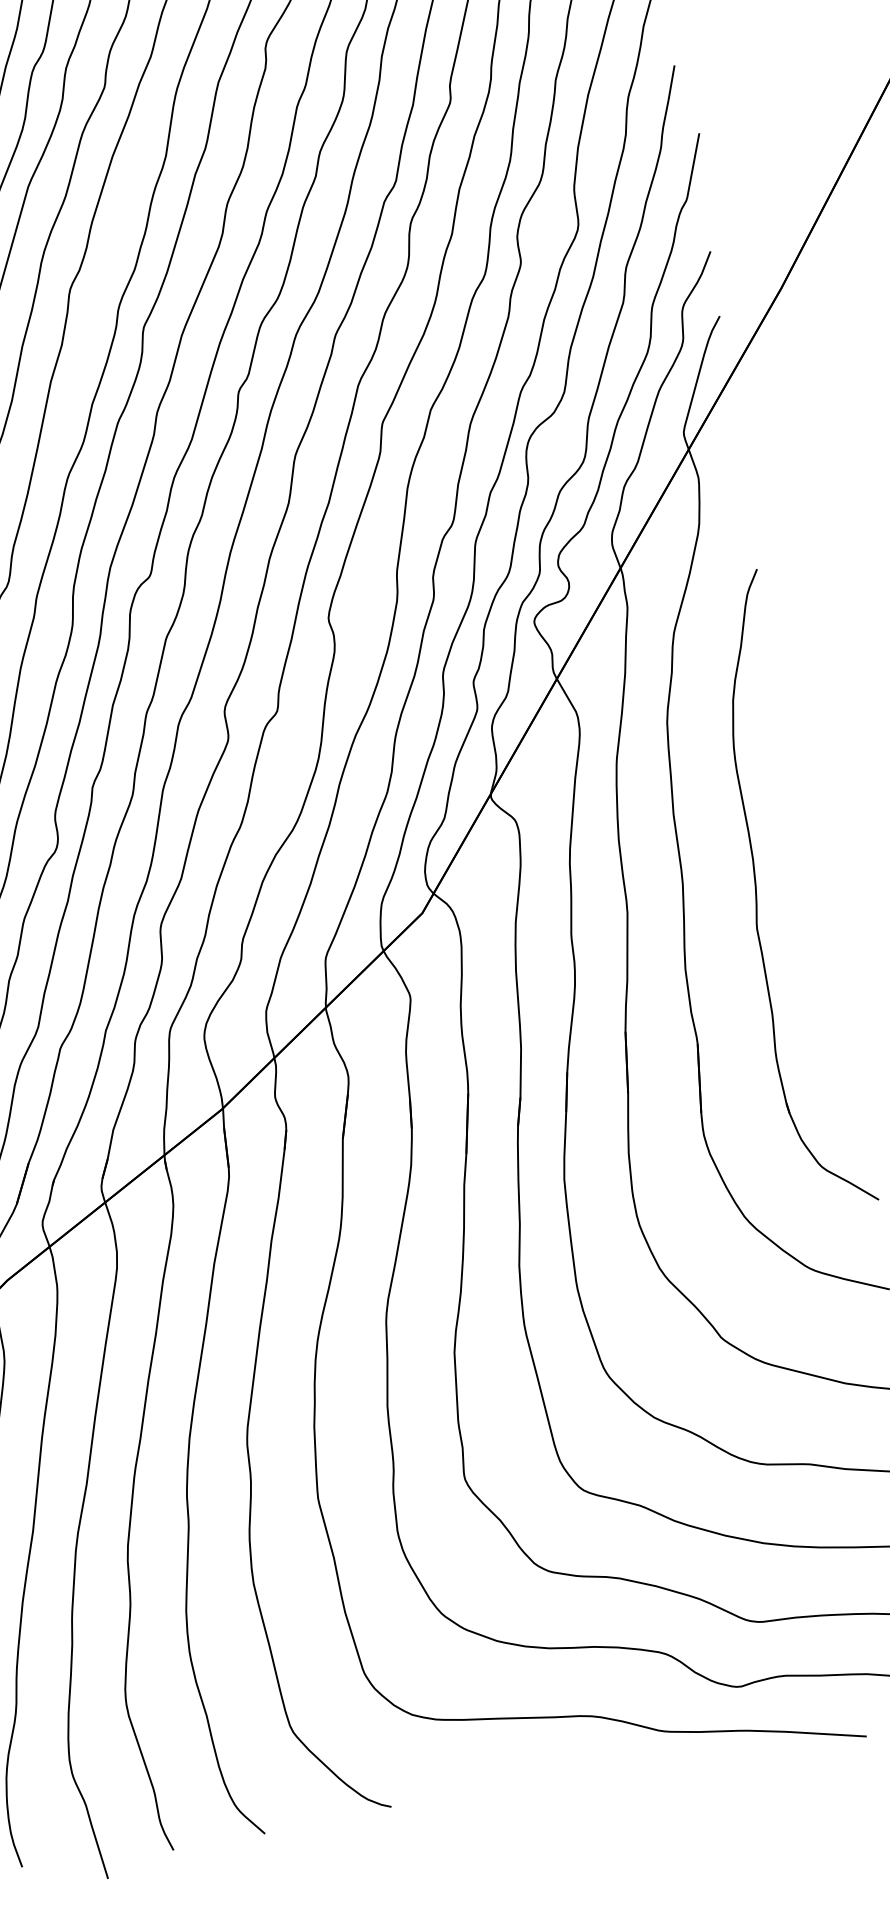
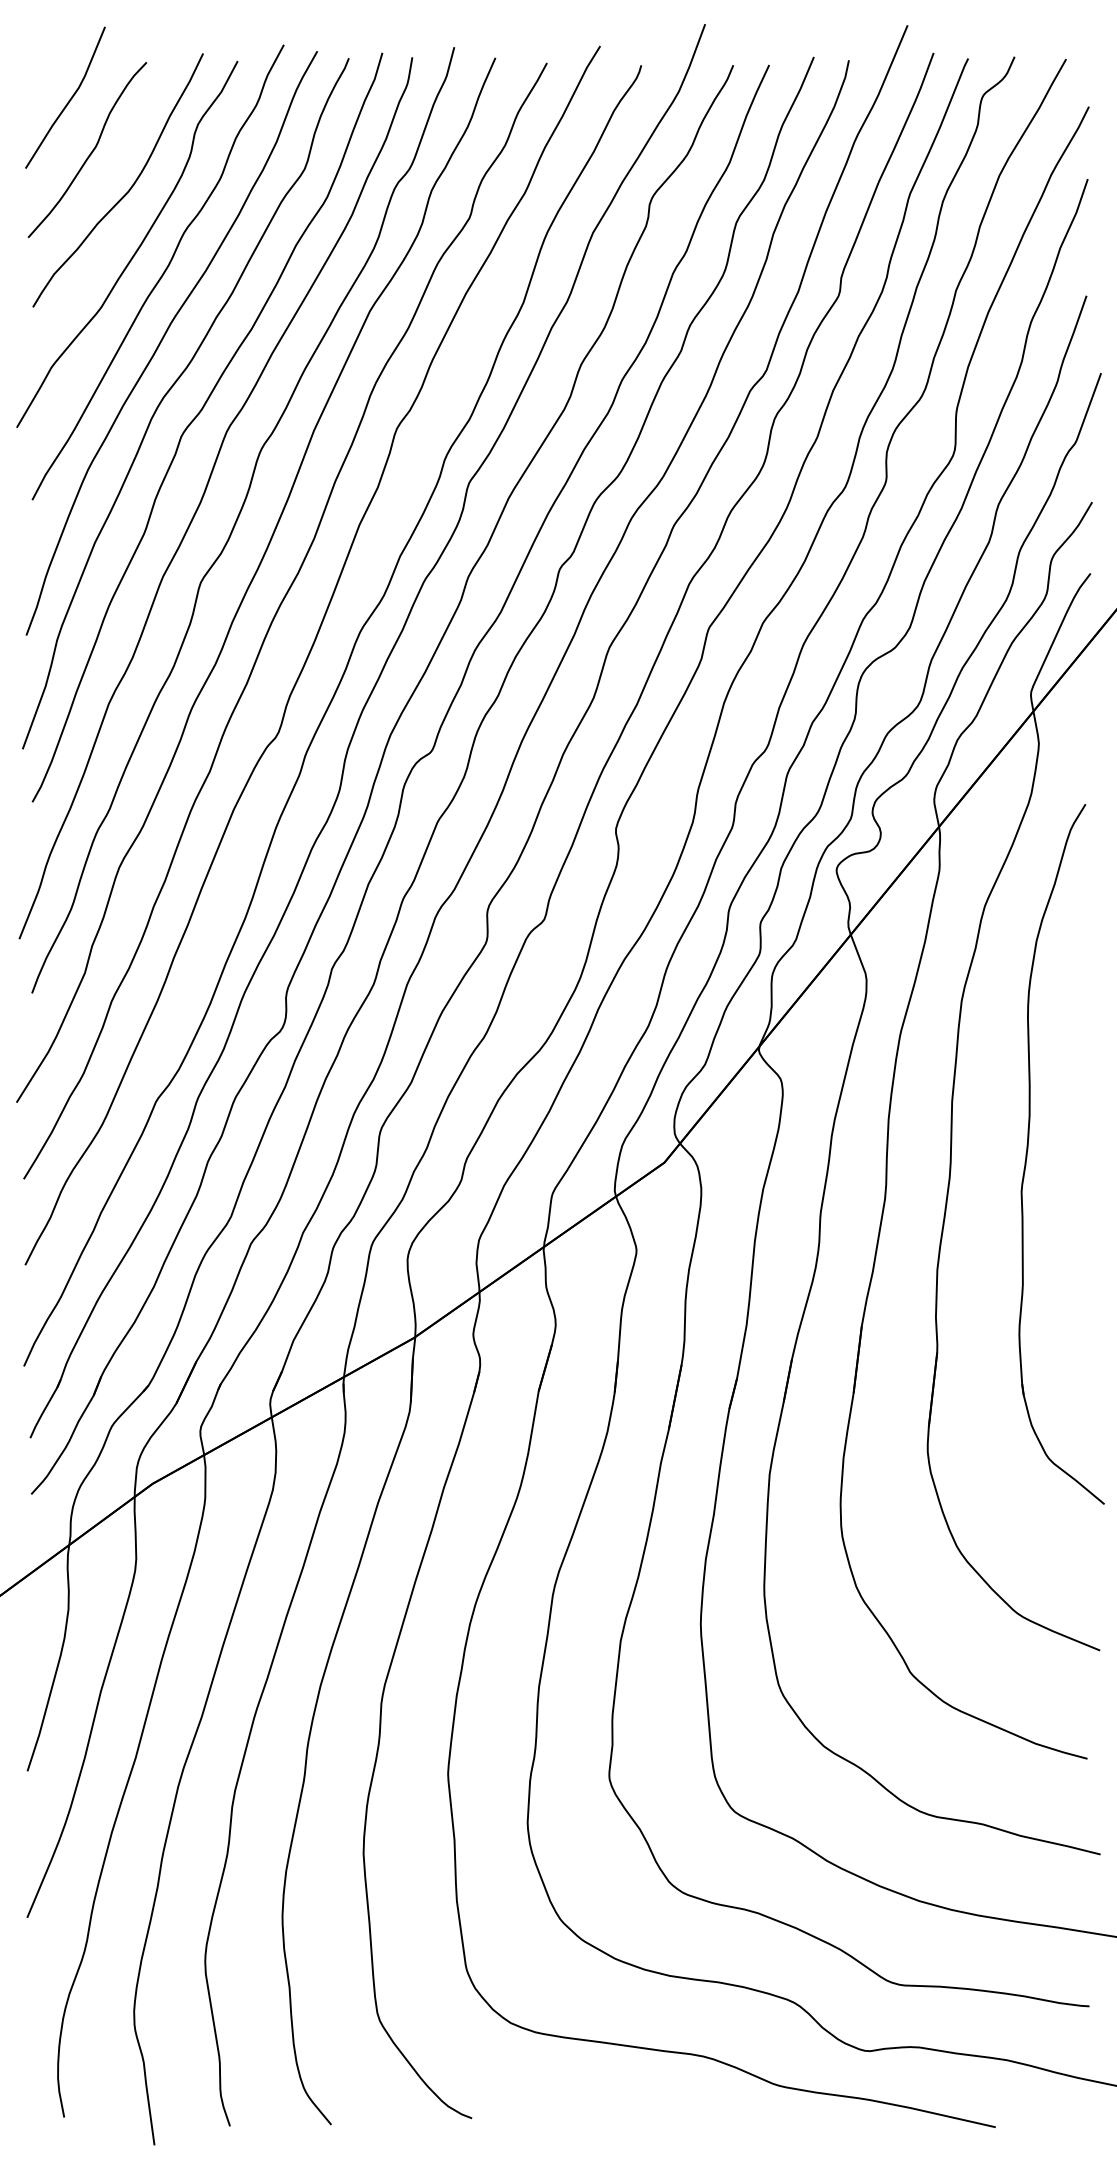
part: (757, 890) -> (1028, 1149), moved

